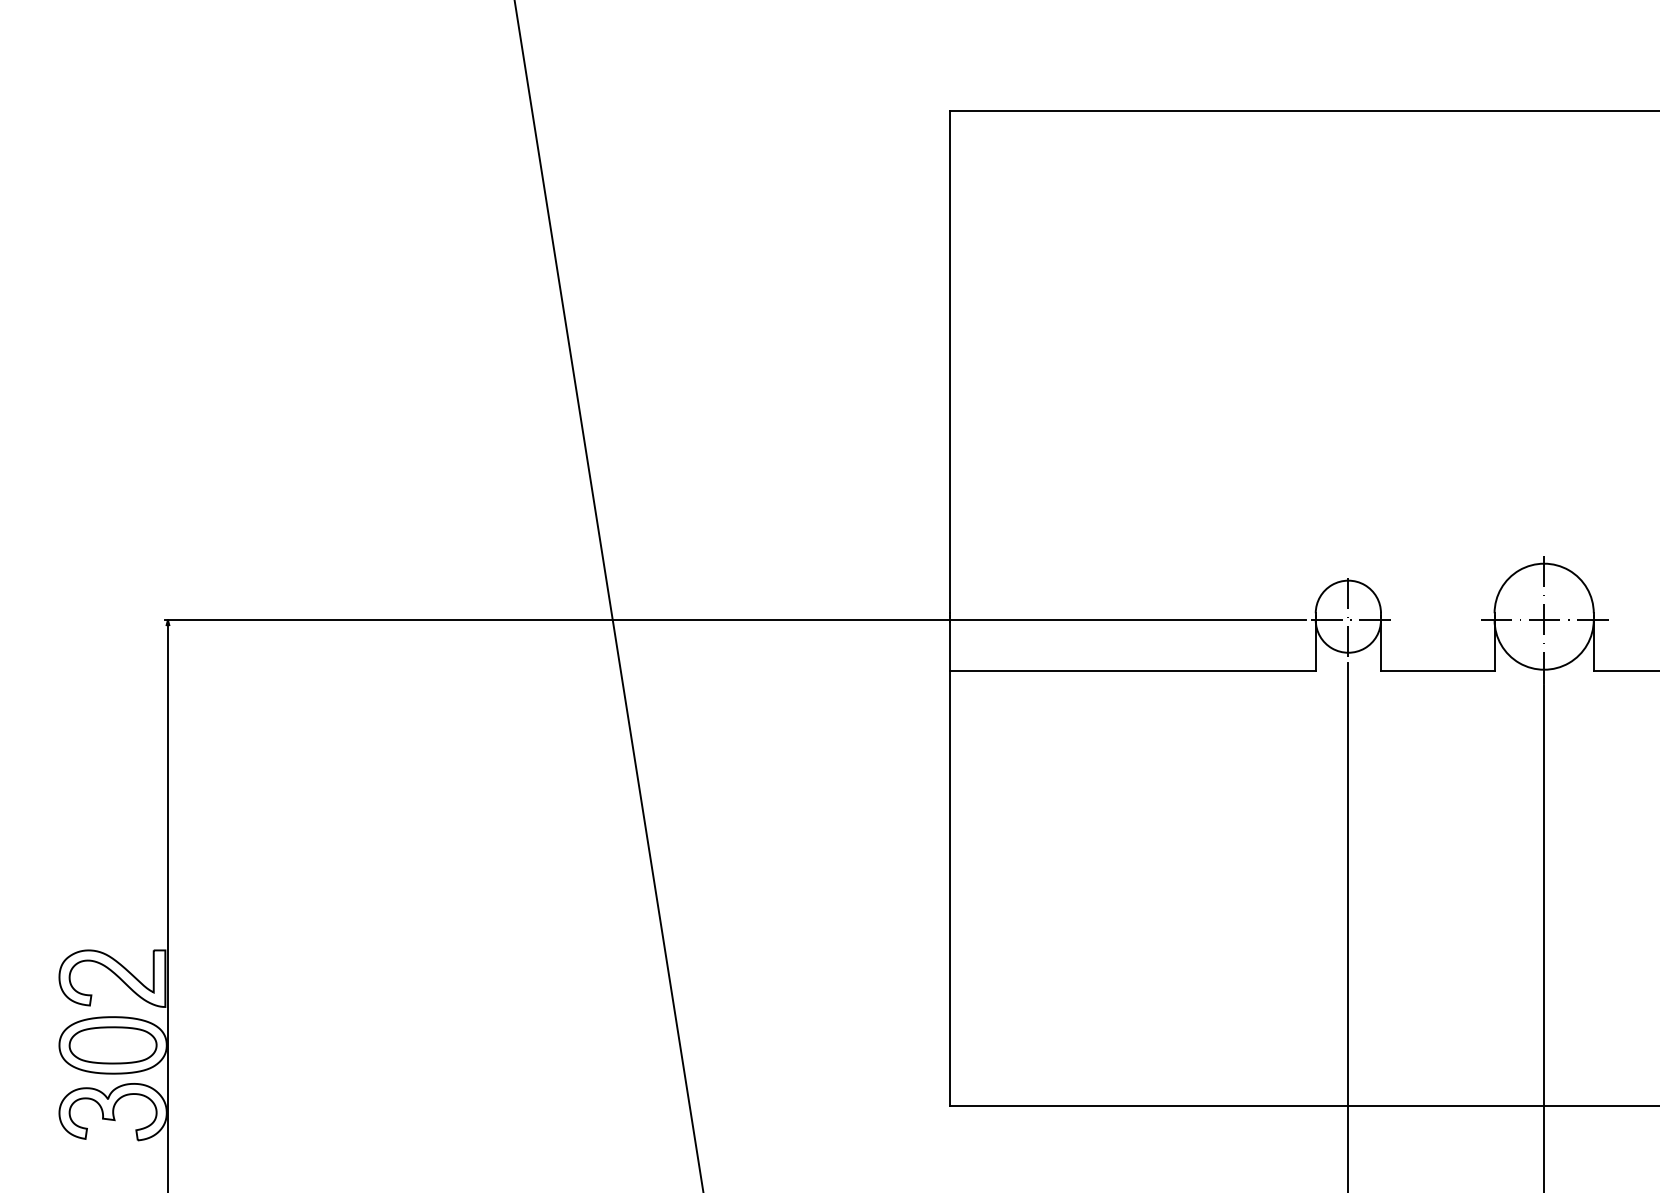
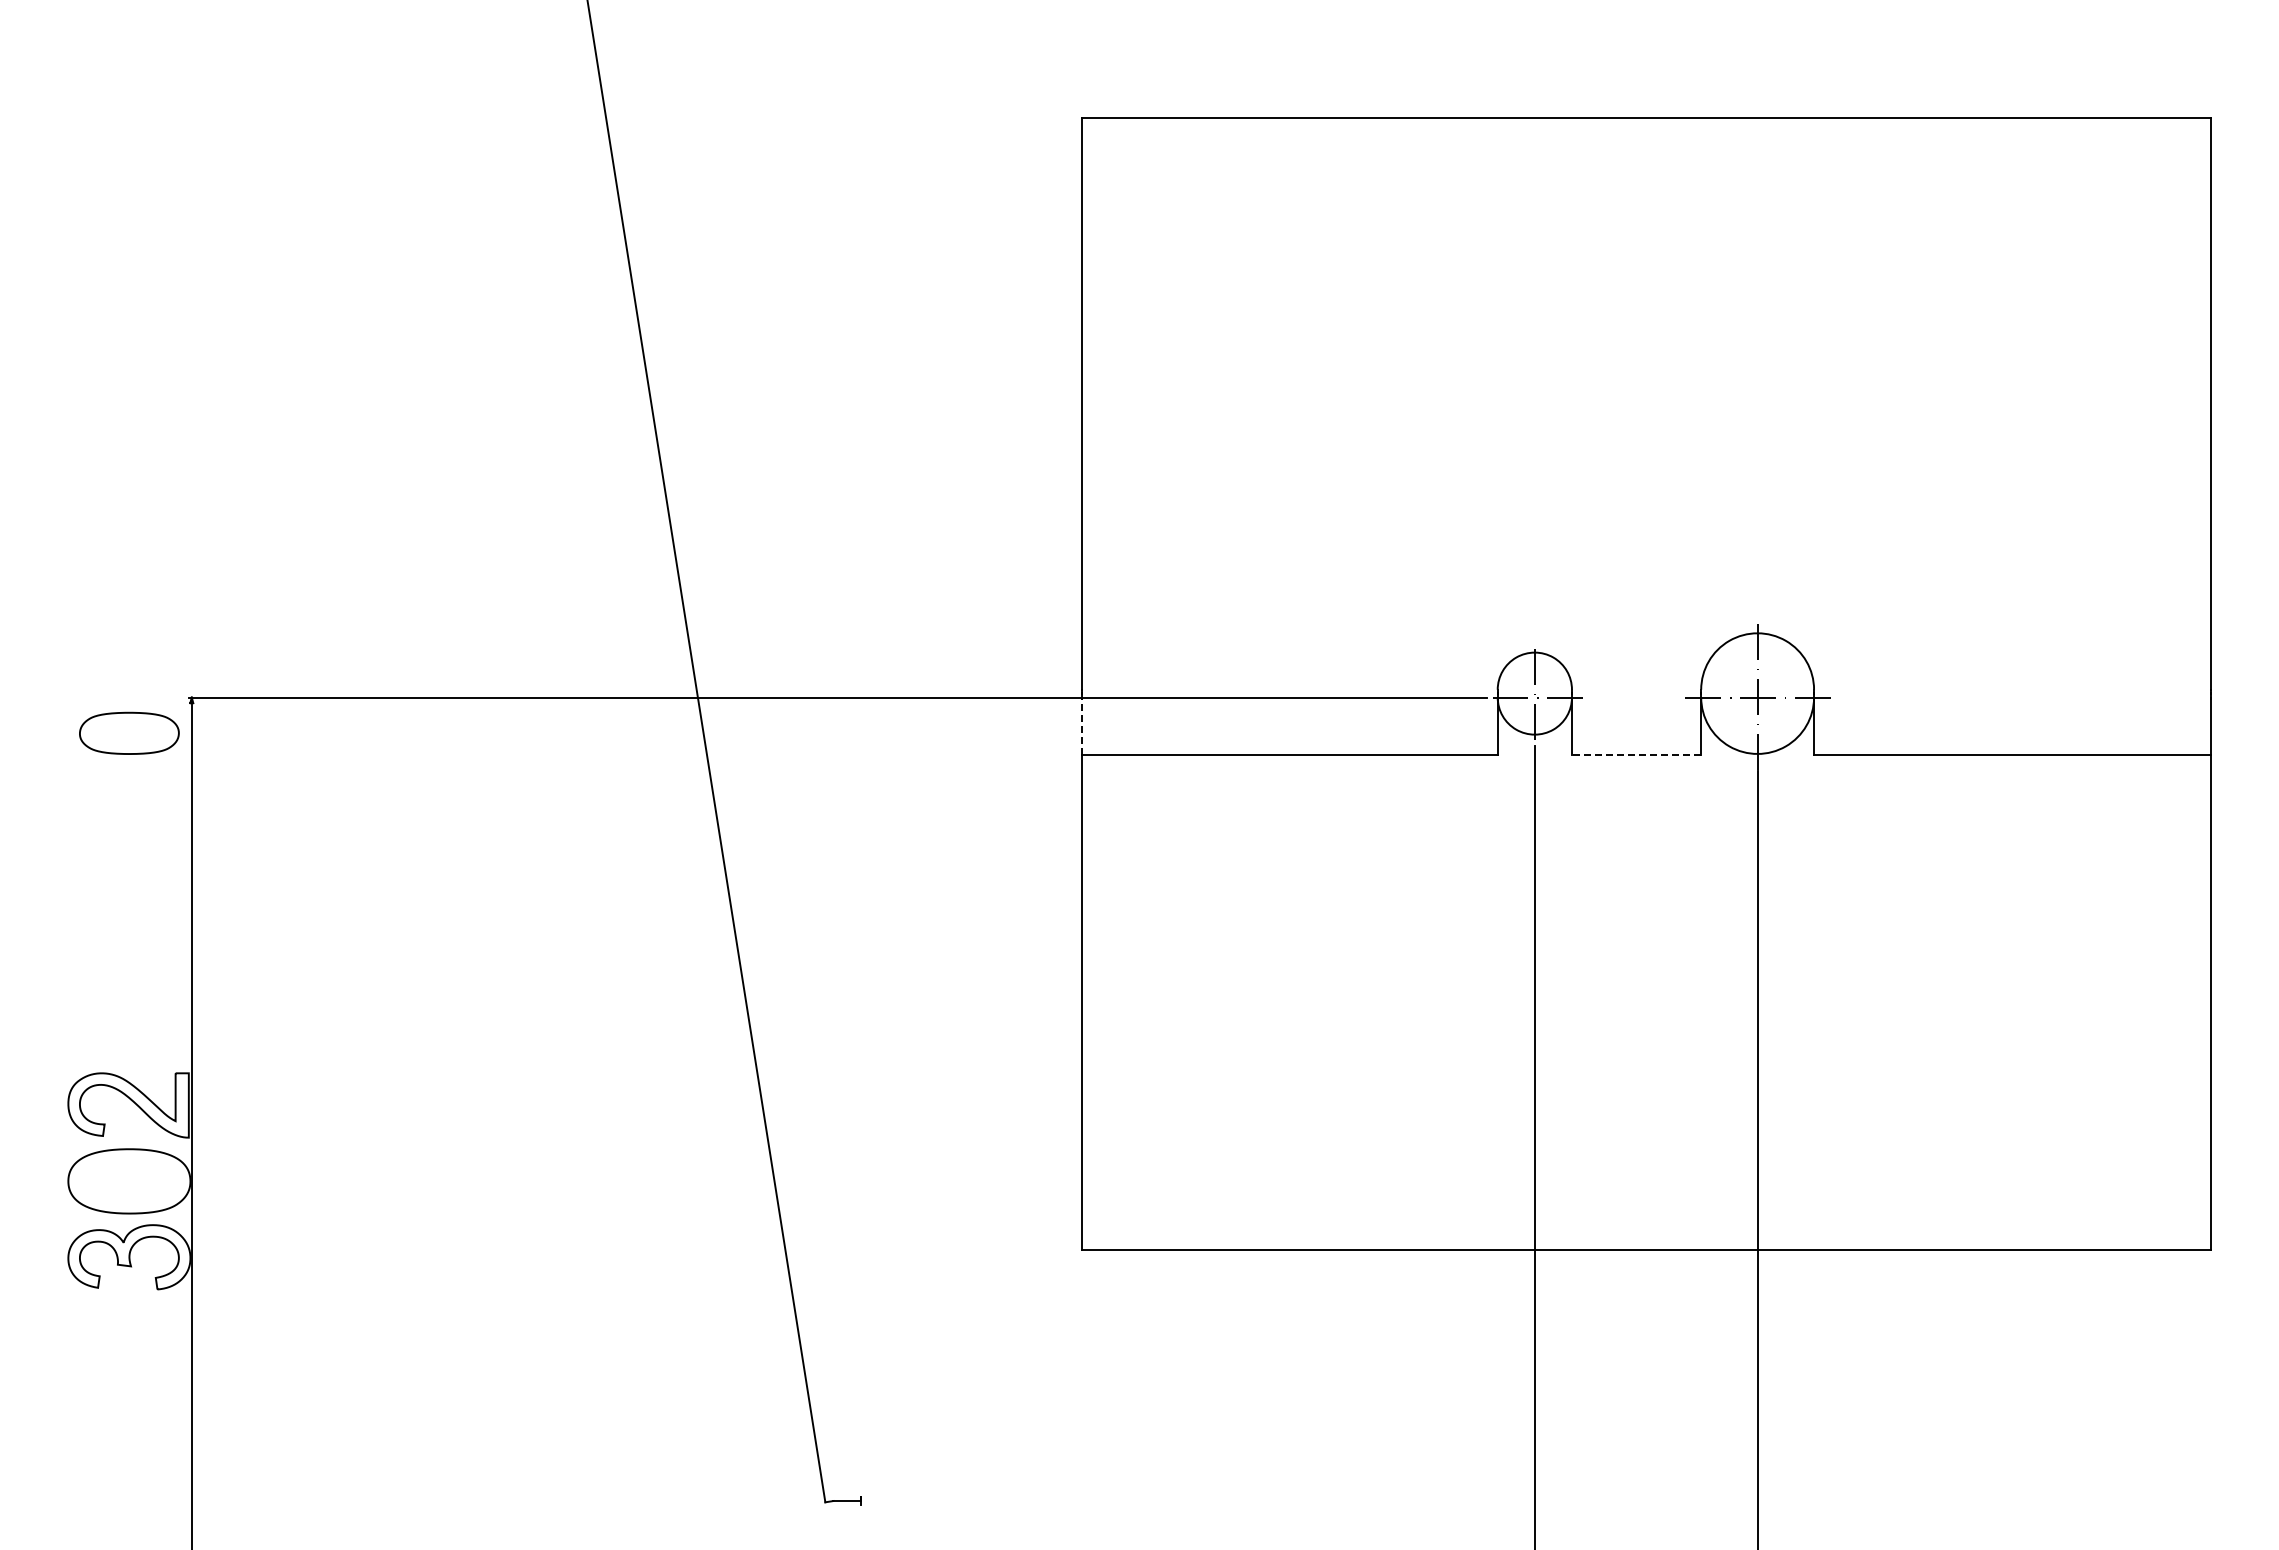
line: (949, 645) -> (1081, 726), solid -> dashed
line: (1437, 671) -> (1636, 755), solid -> dashed
part: (113, 1044) -> (129, 732), moved

